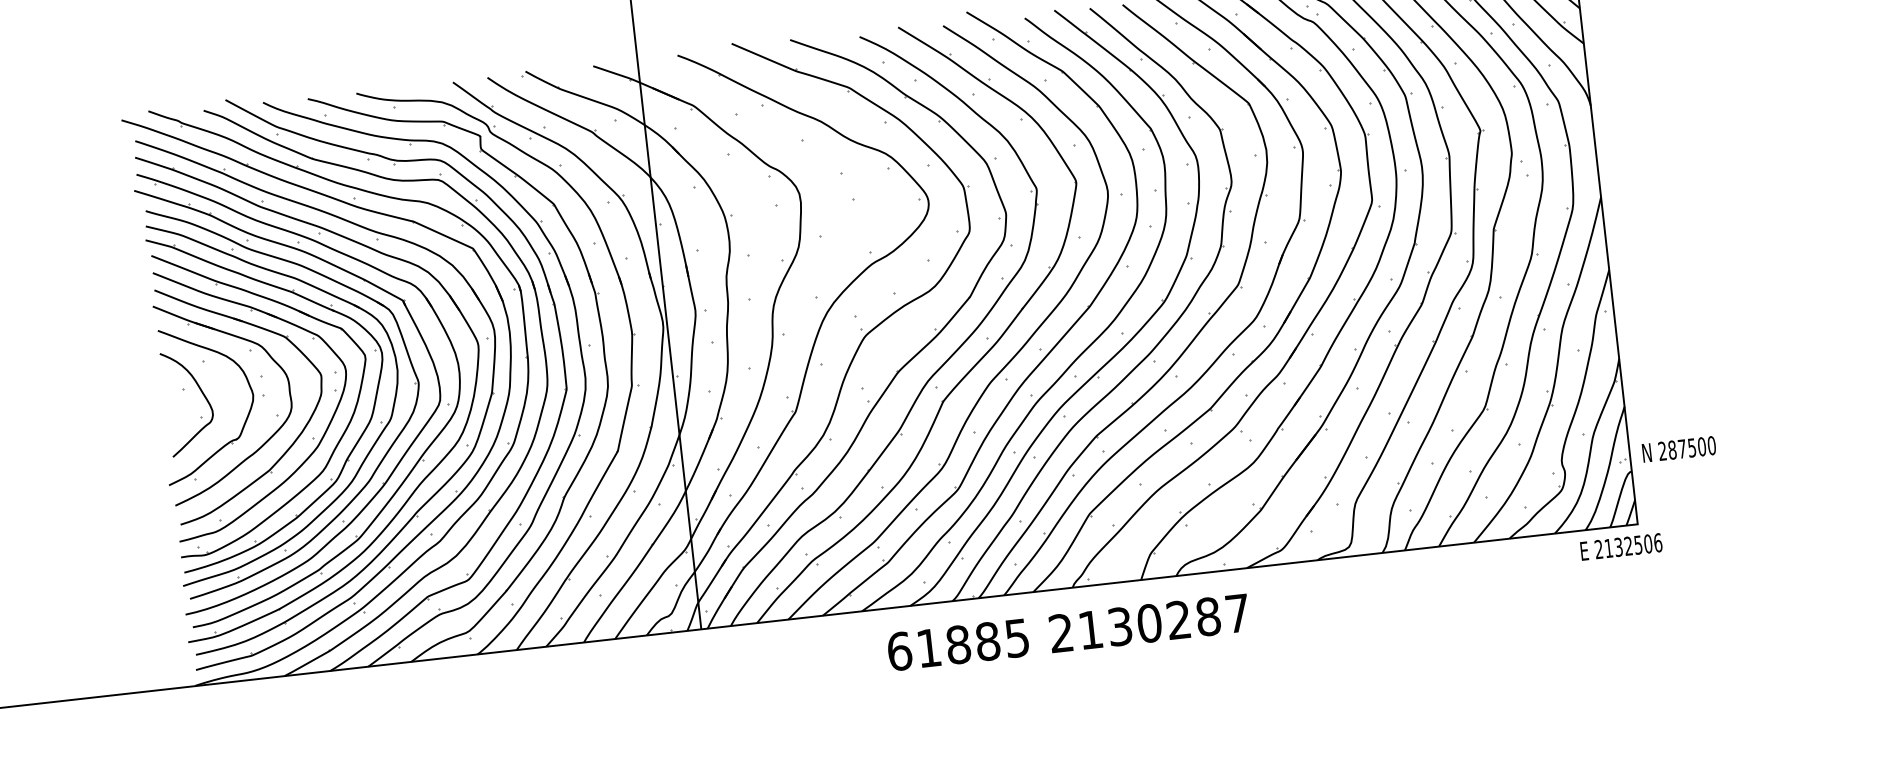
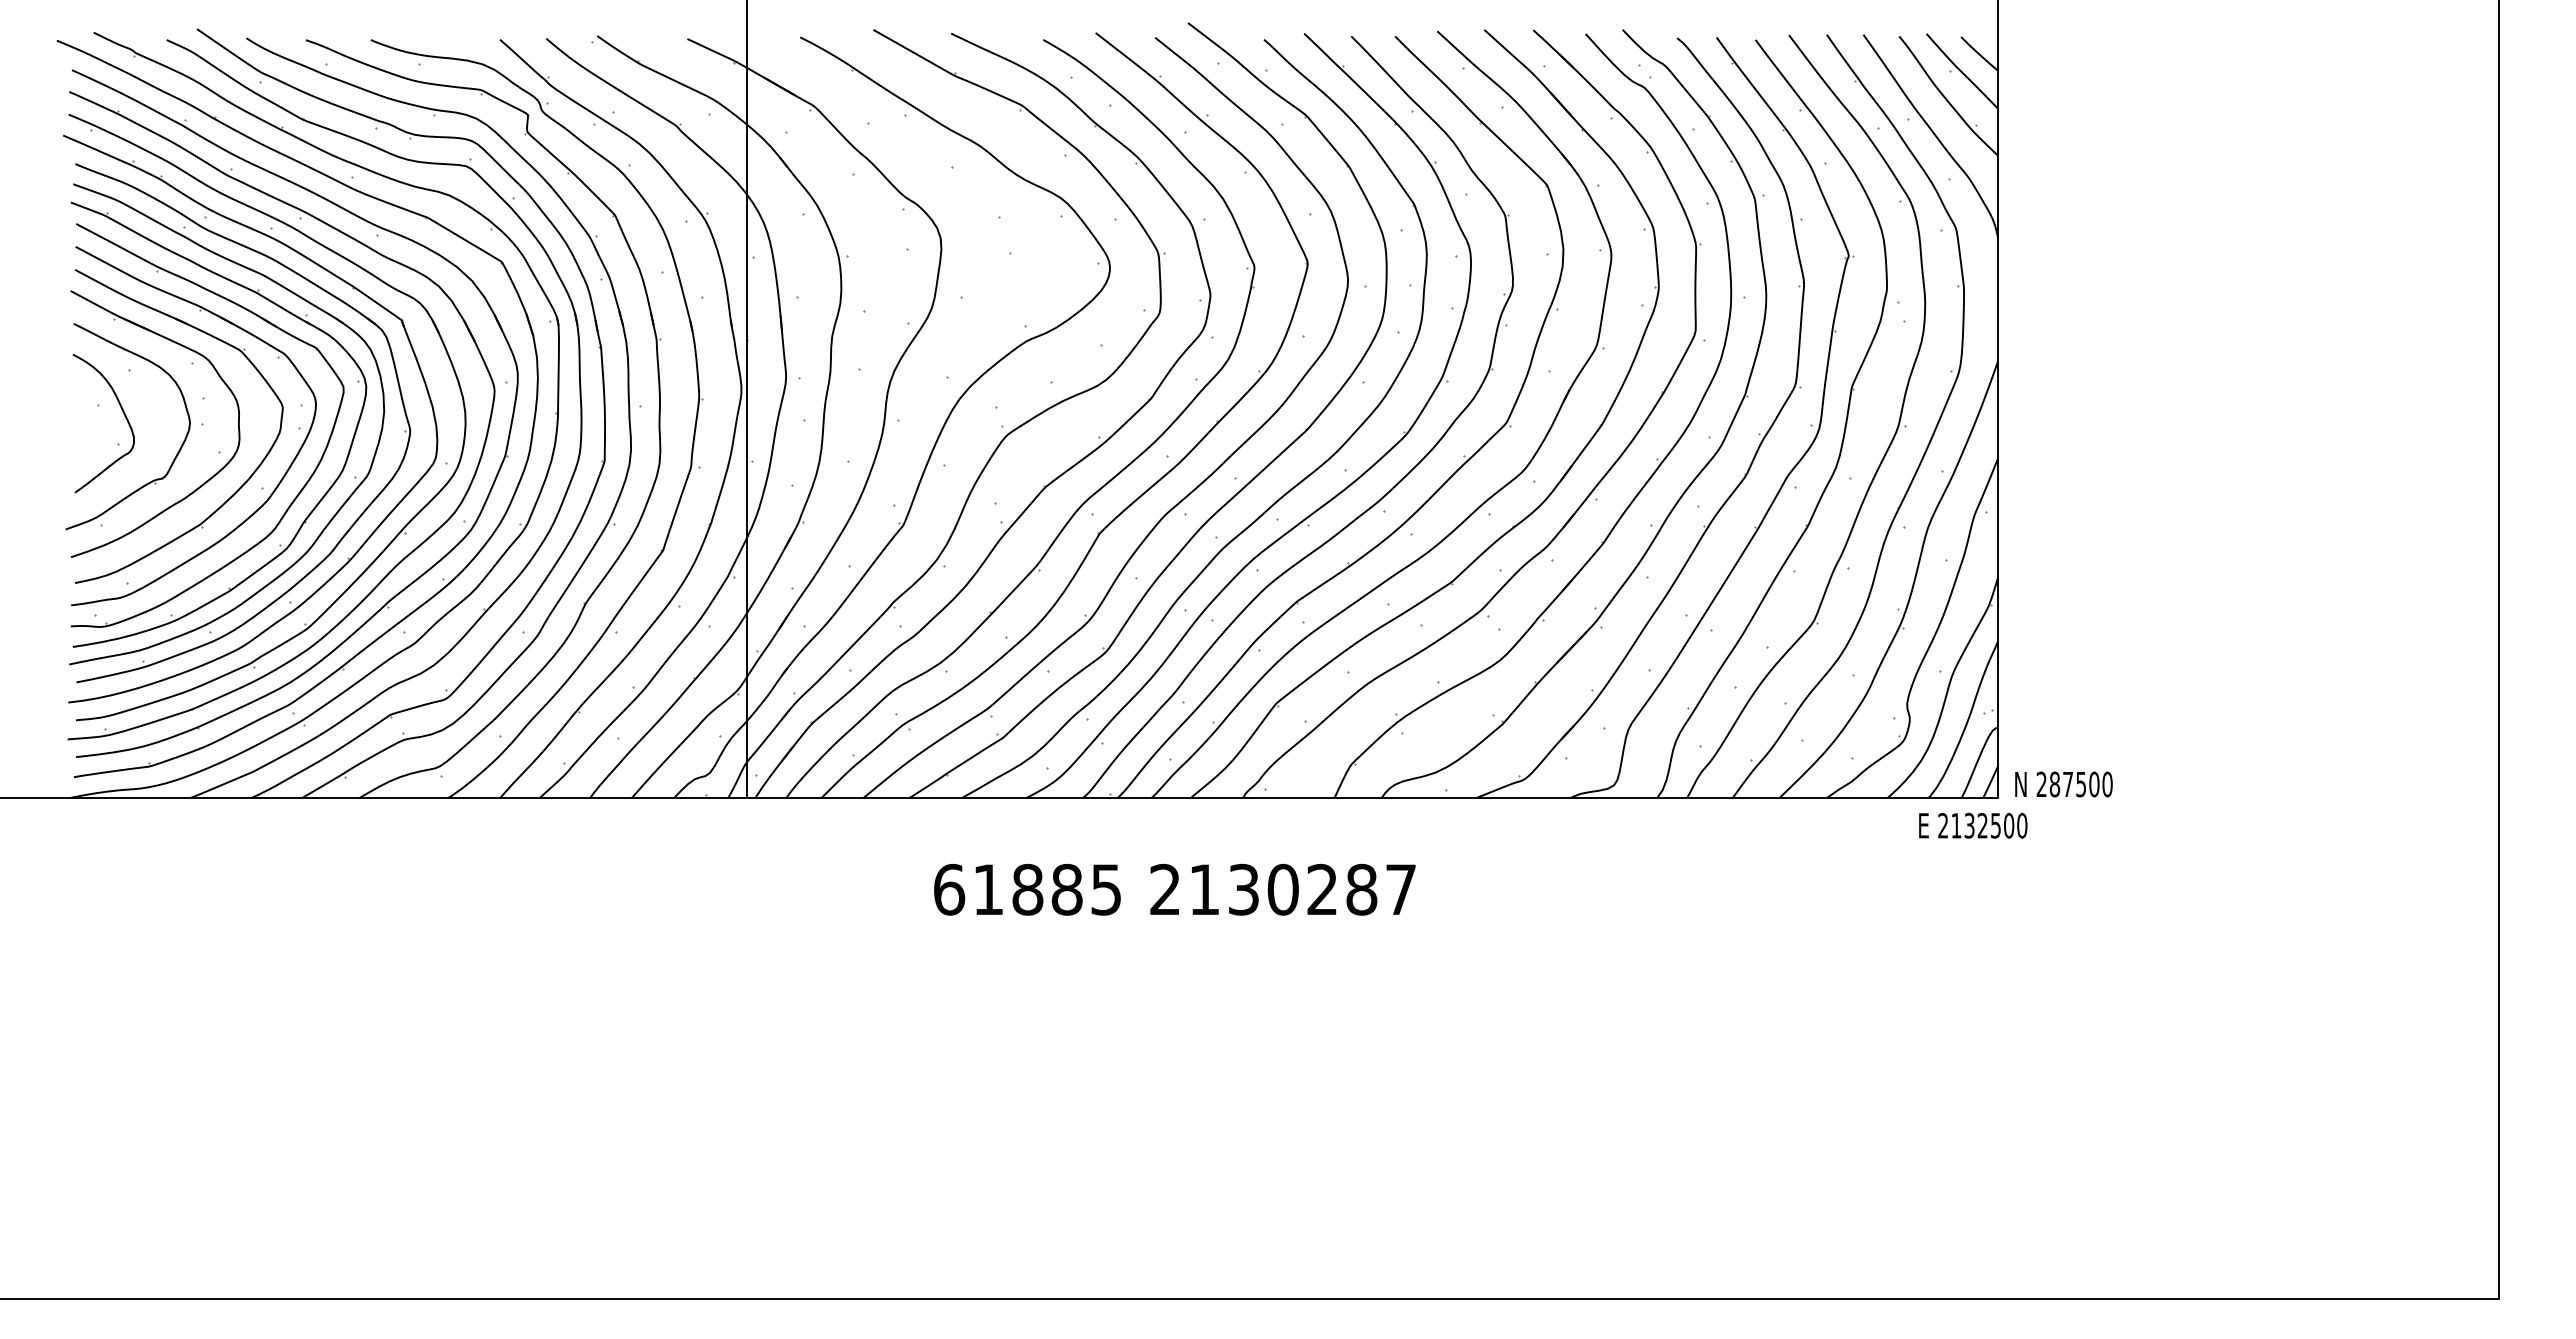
text: (1678, 449) -> (2063, 784), moved
text: (1658, 542) -> (2022, 825), 2132506 -> 2132500
text: (1068, 632) -> (1174, 889), moved

